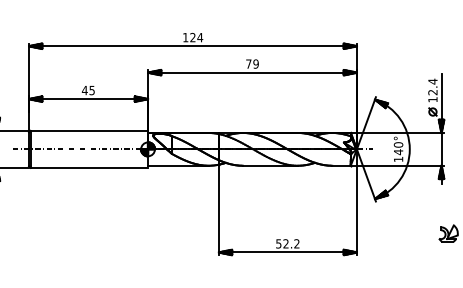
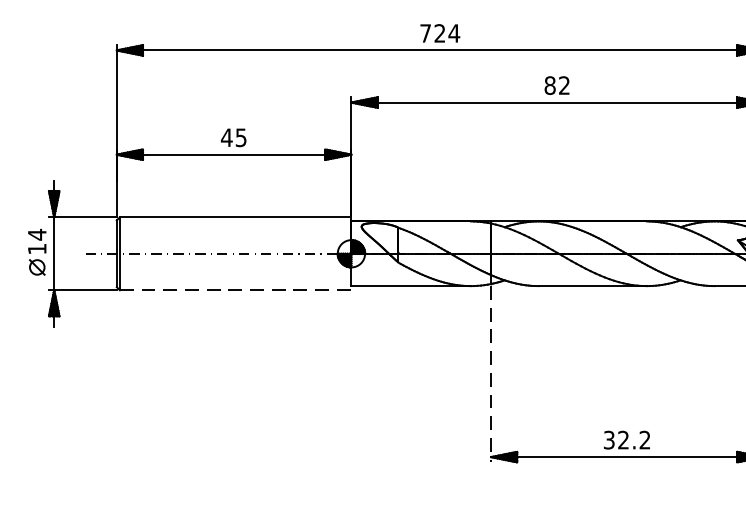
text: (185, 37) -> (425, 33), 124 -> 724
text: (252, 63) -> (557, 84), 79 -> 82
line: (89, 167) -> (235, 289), solid -> dashed
line: (218, 210) -> (490, 374), solid -> dashed
text: (278, 243) -> (608, 439), 52.2 -> 32.2

